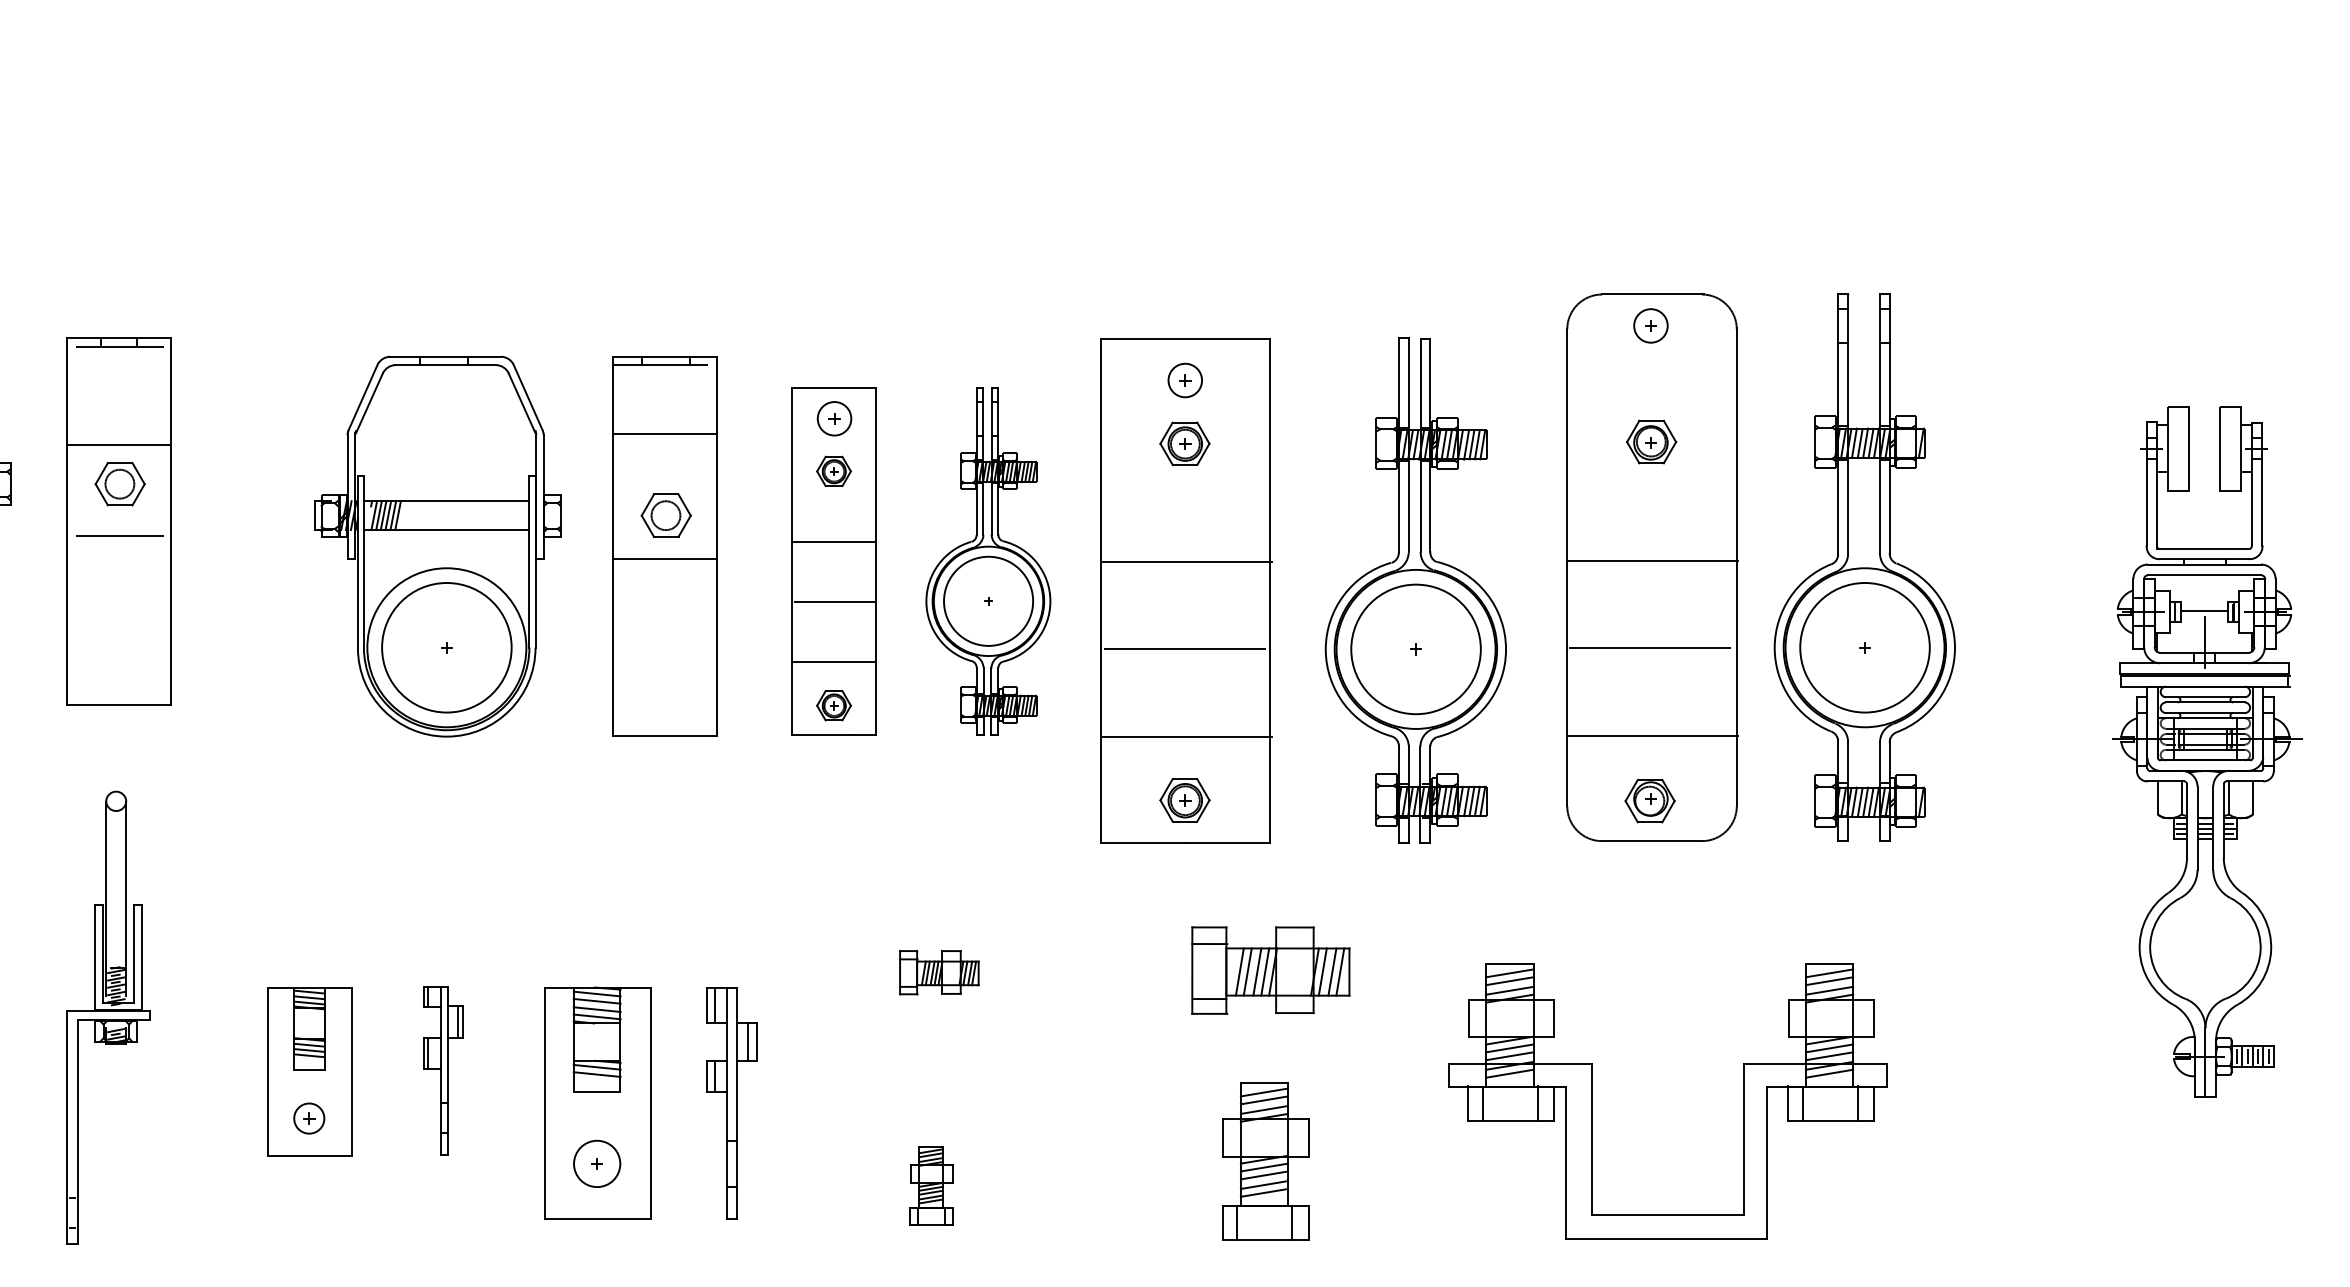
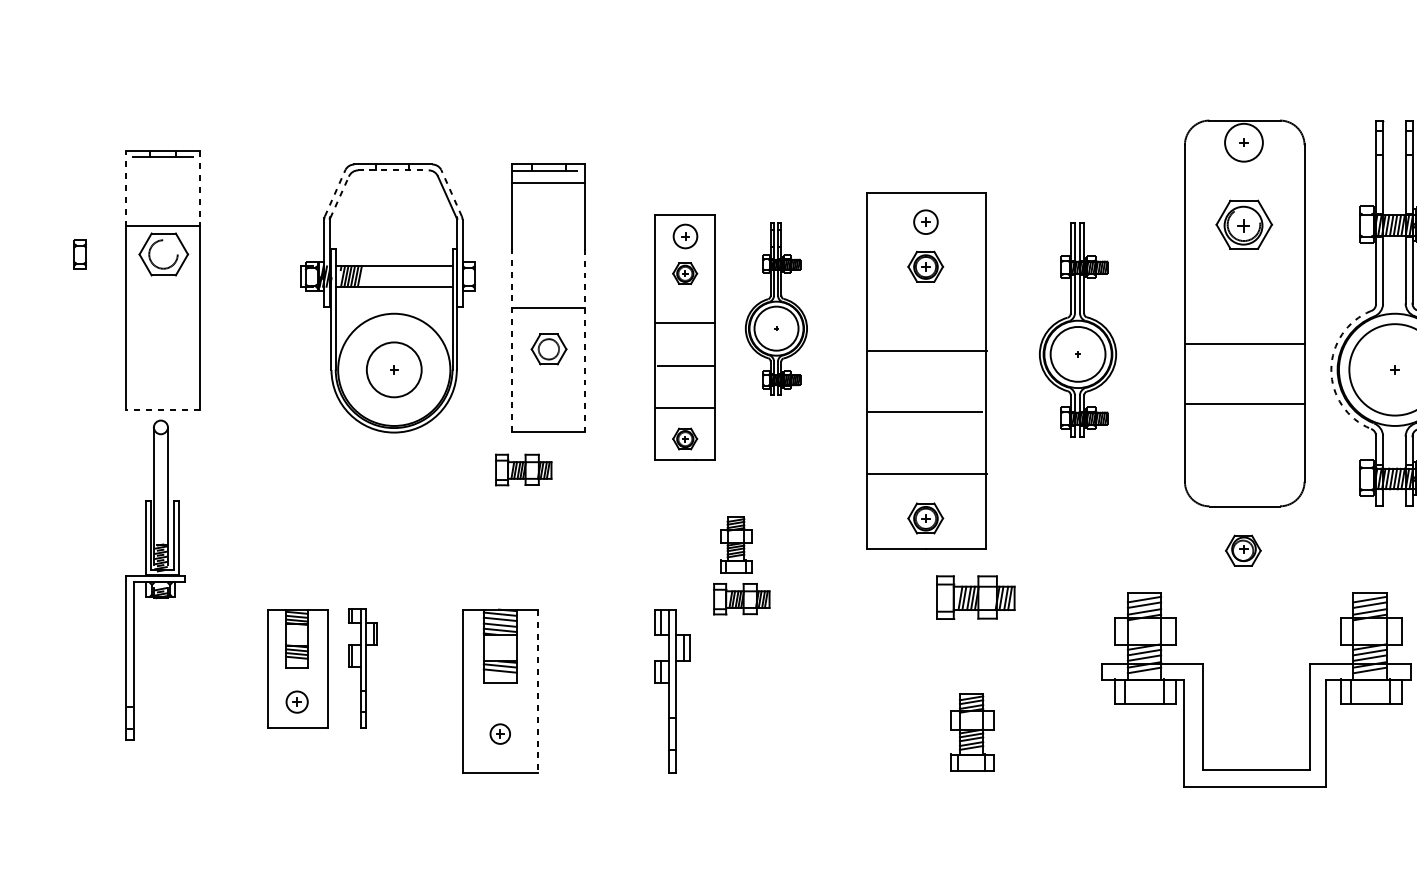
circle: (1650, 325) -> (1243, 142), size x1.6
line: (445, 365) -> (393, 170), solid -> dashed
line: (66, 390) -> (125, 188), solid -> dashed
line: (171, 391) -> (199, 189), solid -> dashed
line: (363, 397) -> (335, 193), solid -> dashed
line: (528, 397) -> (451, 193), solid -> dashed
line: (369, 402) -> (339, 196), solid -> dashed
line: (665, 434) -> (548, 183), moved
part: (1651, 441) -> (1244, 224), size x1.6
part: (119, 483) -> (163, 253), size x1.4
part: (665, 515) -> (548, 349), moved
line: (119, 536) -> (163, 291), removed
line: (1652, 560) -> (1245, 343), moved
part: (833, 561) -> (684, 337), moved
part: (988, 561) -> (776, 308), size x0.7
part: (1186, 590) -> (926, 370), moved
part: (1415, 590) -> (1077, 329), size x0.6
line: (613, 605) -> (511, 340), solid -> dashed
line: (717, 606) -> (585, 340), solid -> dashed
circle: (446, 647) -> (394, 369), size x0.6
line: (1650, 647) -> (1243, 369), removed
arc: (1774, 647) -> (1331, 369), solid -> dashed
line: (118, 704) -> (162, 409), solid -> dashed
line: (1652, 735) -> (1245, 404), moved
part: (630, 789) -> (523, 469), added
part: (1649, 800) -> (1242, 550), moved
part: (1270, 970) -> (975, 597), size x0.7
part: (108, 1017) -> (155, 579), moved
part: (443, 1070) -> (362, 668), moved
line: (650, 1103) -> (537, 691), solid -> dashed
part: (731, 1103) -> (672, 691), moved
part: (1265, 1161) -> (971, 732), size x0.7
circle: (597, 1163) -> (500, 733), size x0.6
part: (931, 1185) -> (736, 544), moved

